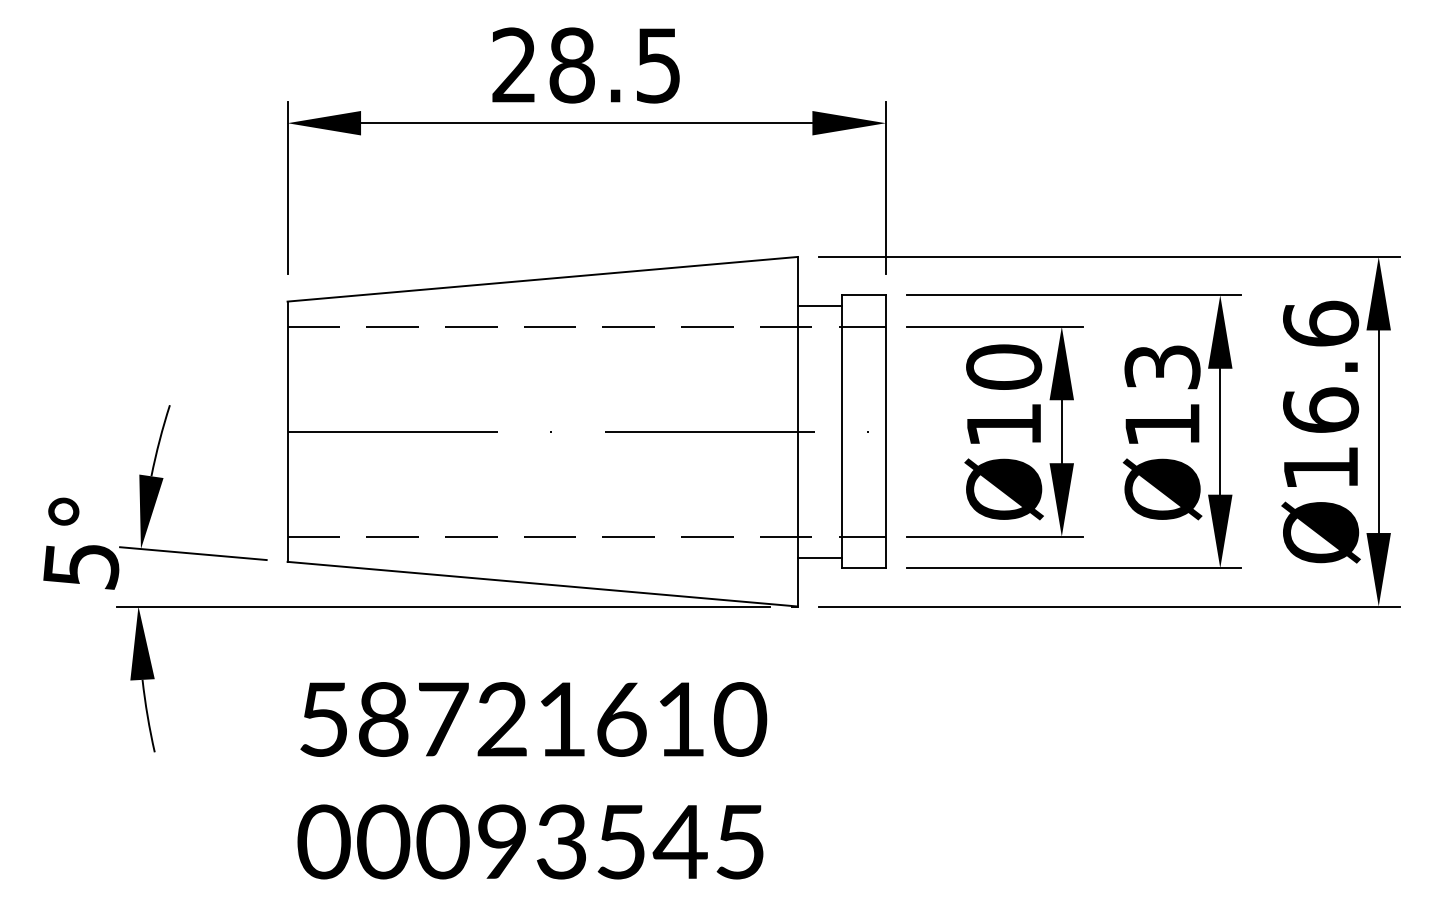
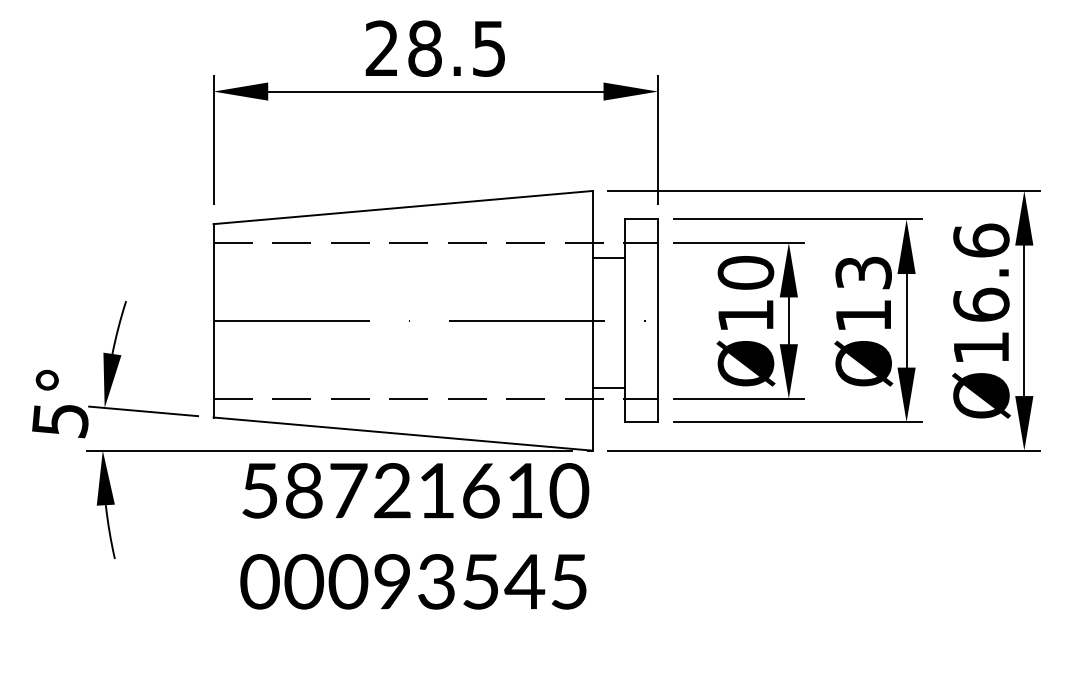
line: (819, 305) -> (608, 257), moved
line: (819, 557) -> (608, 388), moved
text: (532, 780) -> (414, 536), moved

